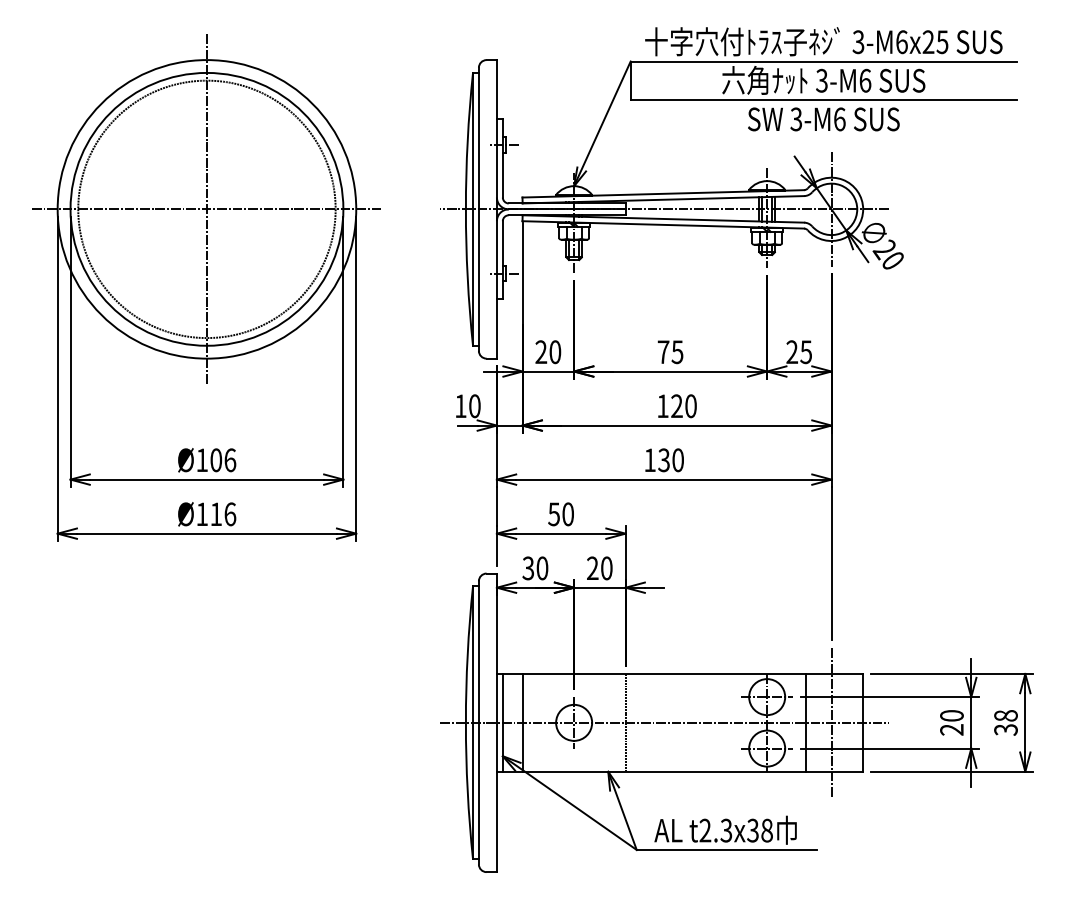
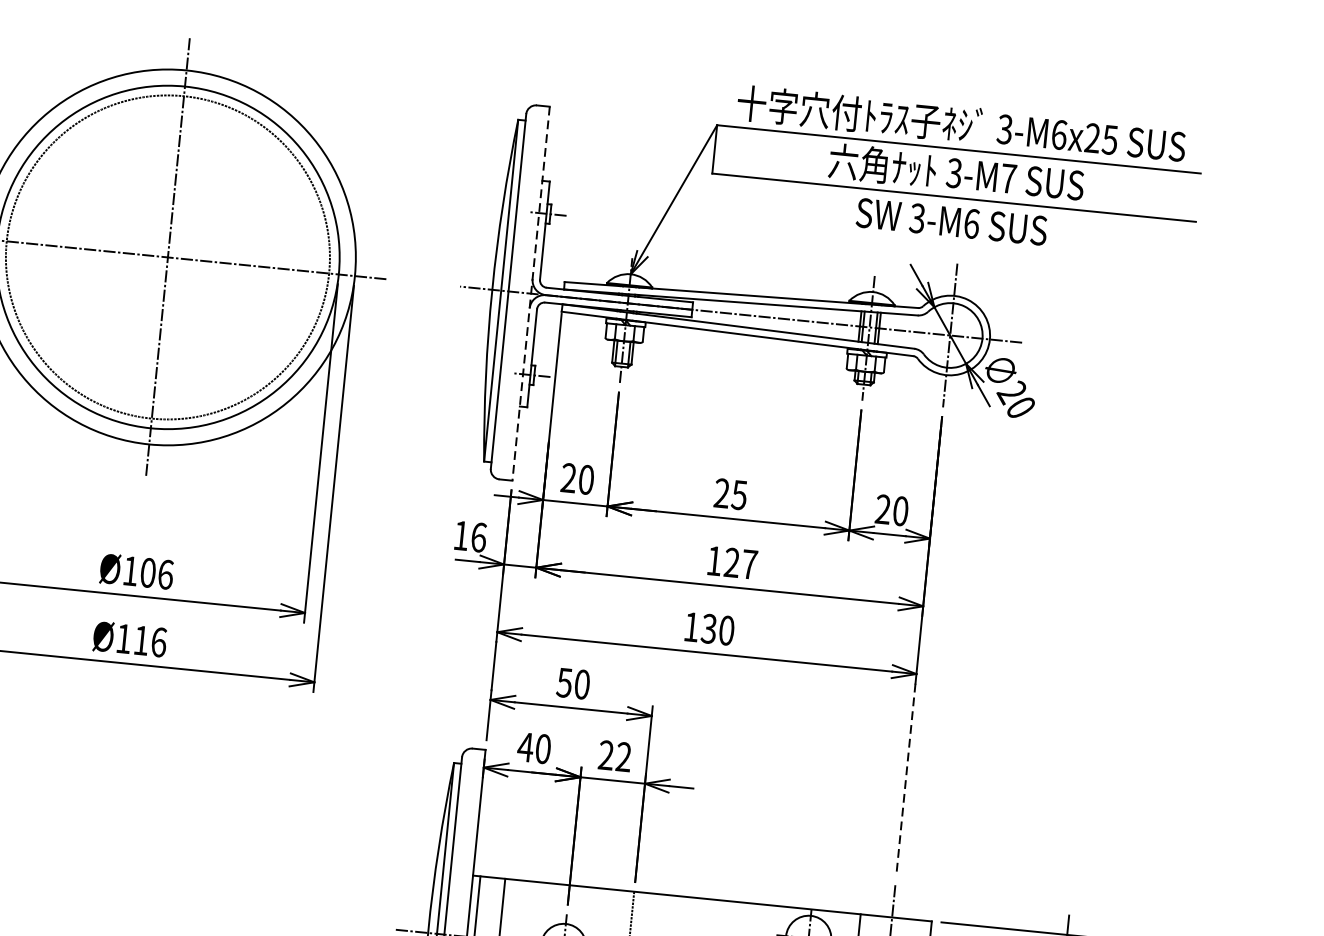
text: (865, 80) -> (1008, 178), 3-M6 -> 3-M7
line: (496, 209) -> (530, 293), solid -> dashed
text: (663, 351) -> (722, 492), 75 -> 25
text: (806, 351) -> (901, 510), 25 -> 20
text: (474, 406) -> (478, 537), 10 -> 16
text: (690, 406) -> (748, 564), 120 -> 127
line: (831, 563) -> (905, 779), solid -> dashed
text: (528, 568) -> (525, 747), 30 -> 40
text: (606, 568) -> (623, 757), 20 -> 22

